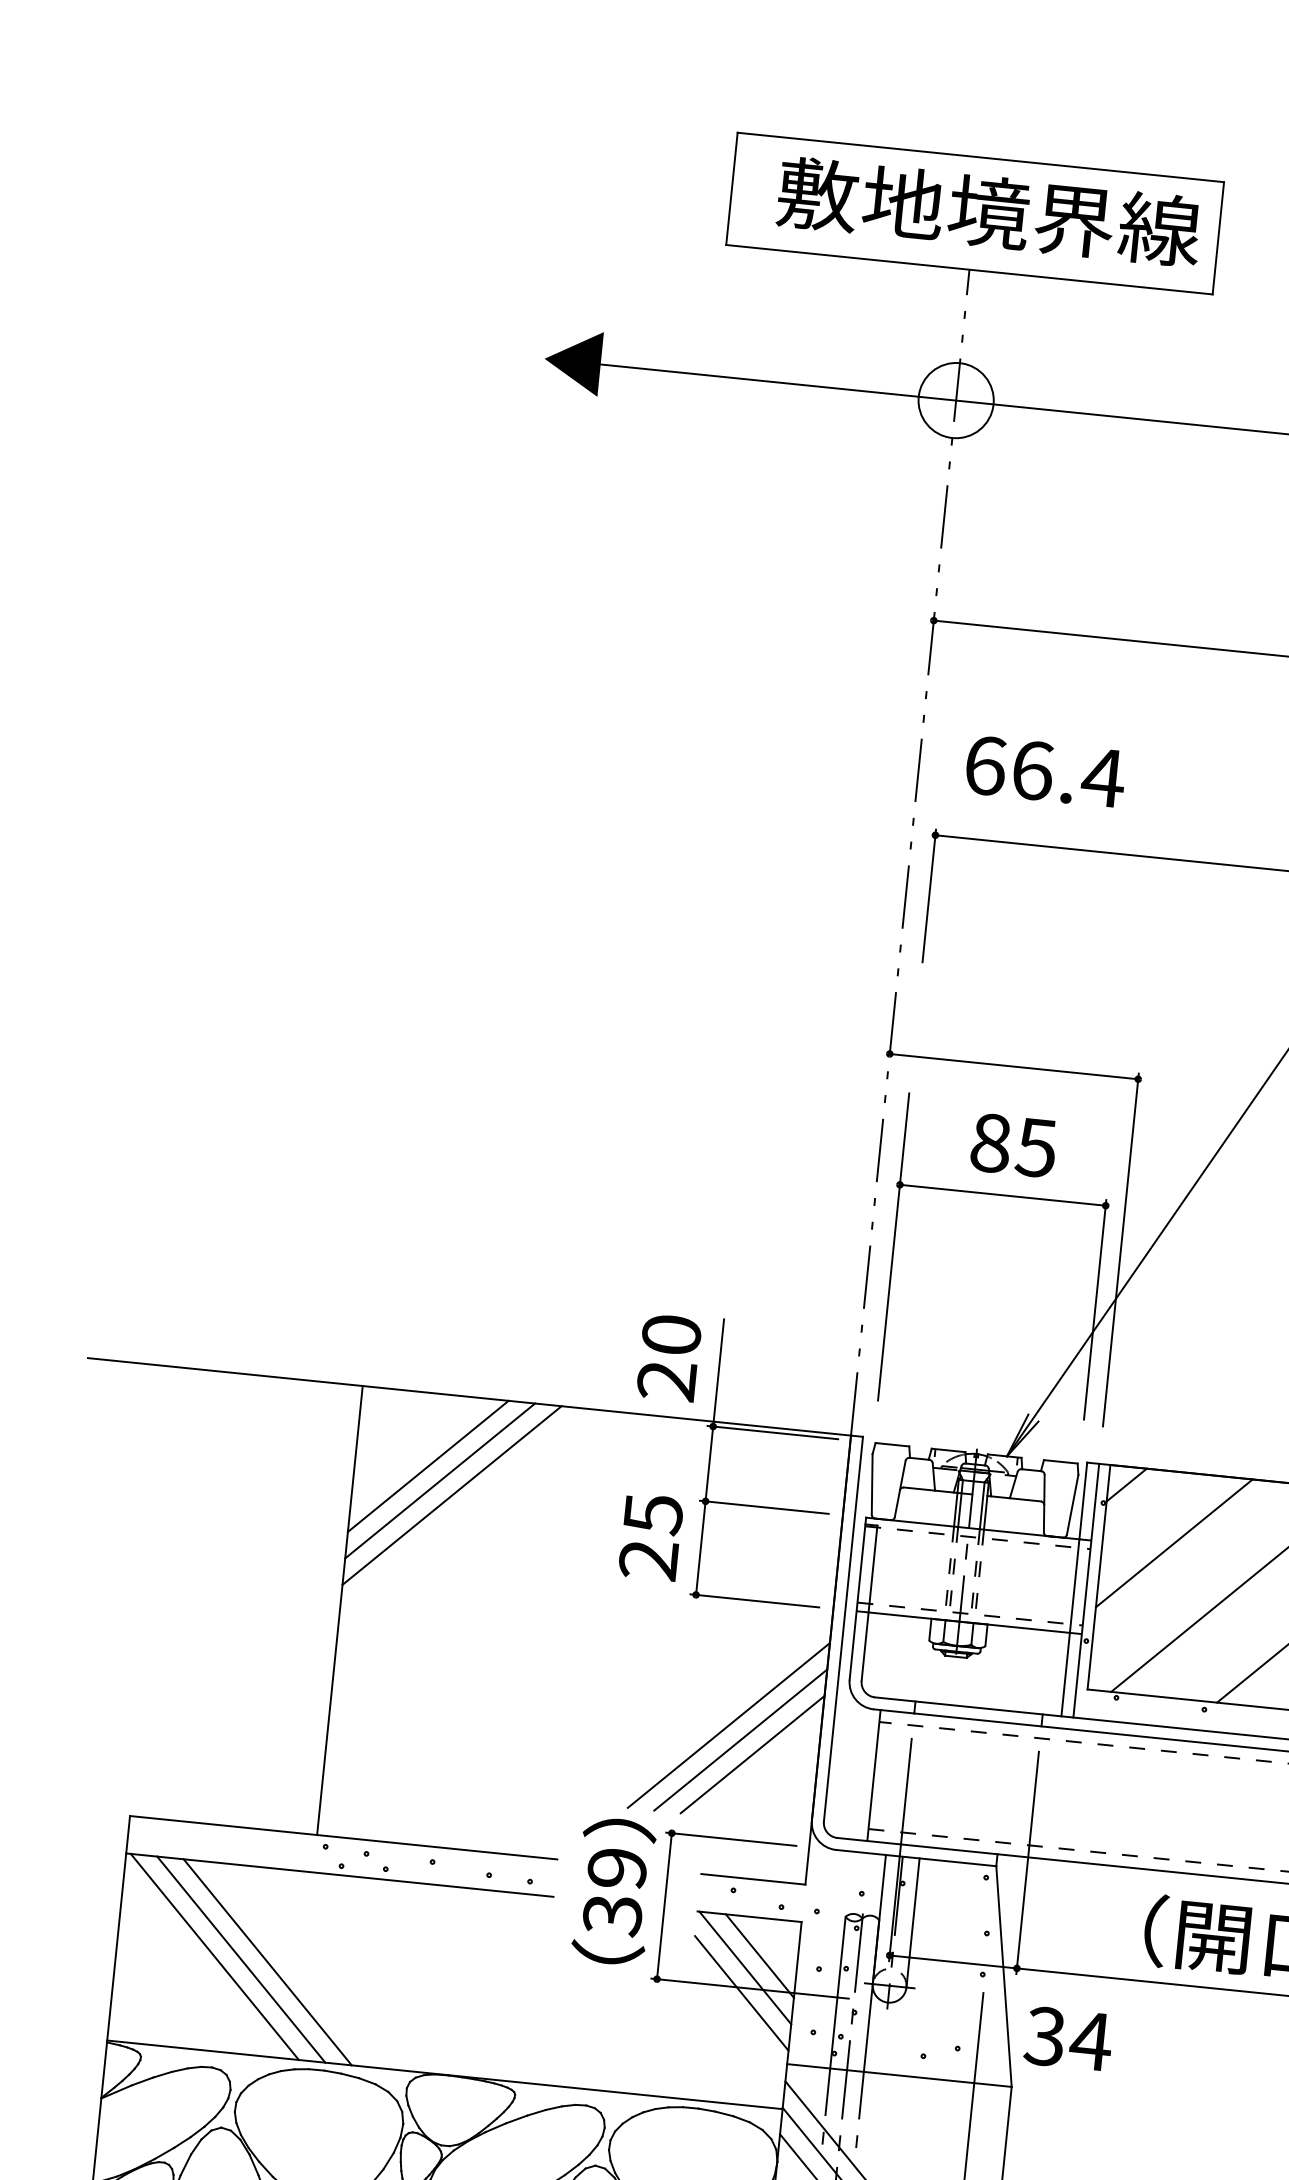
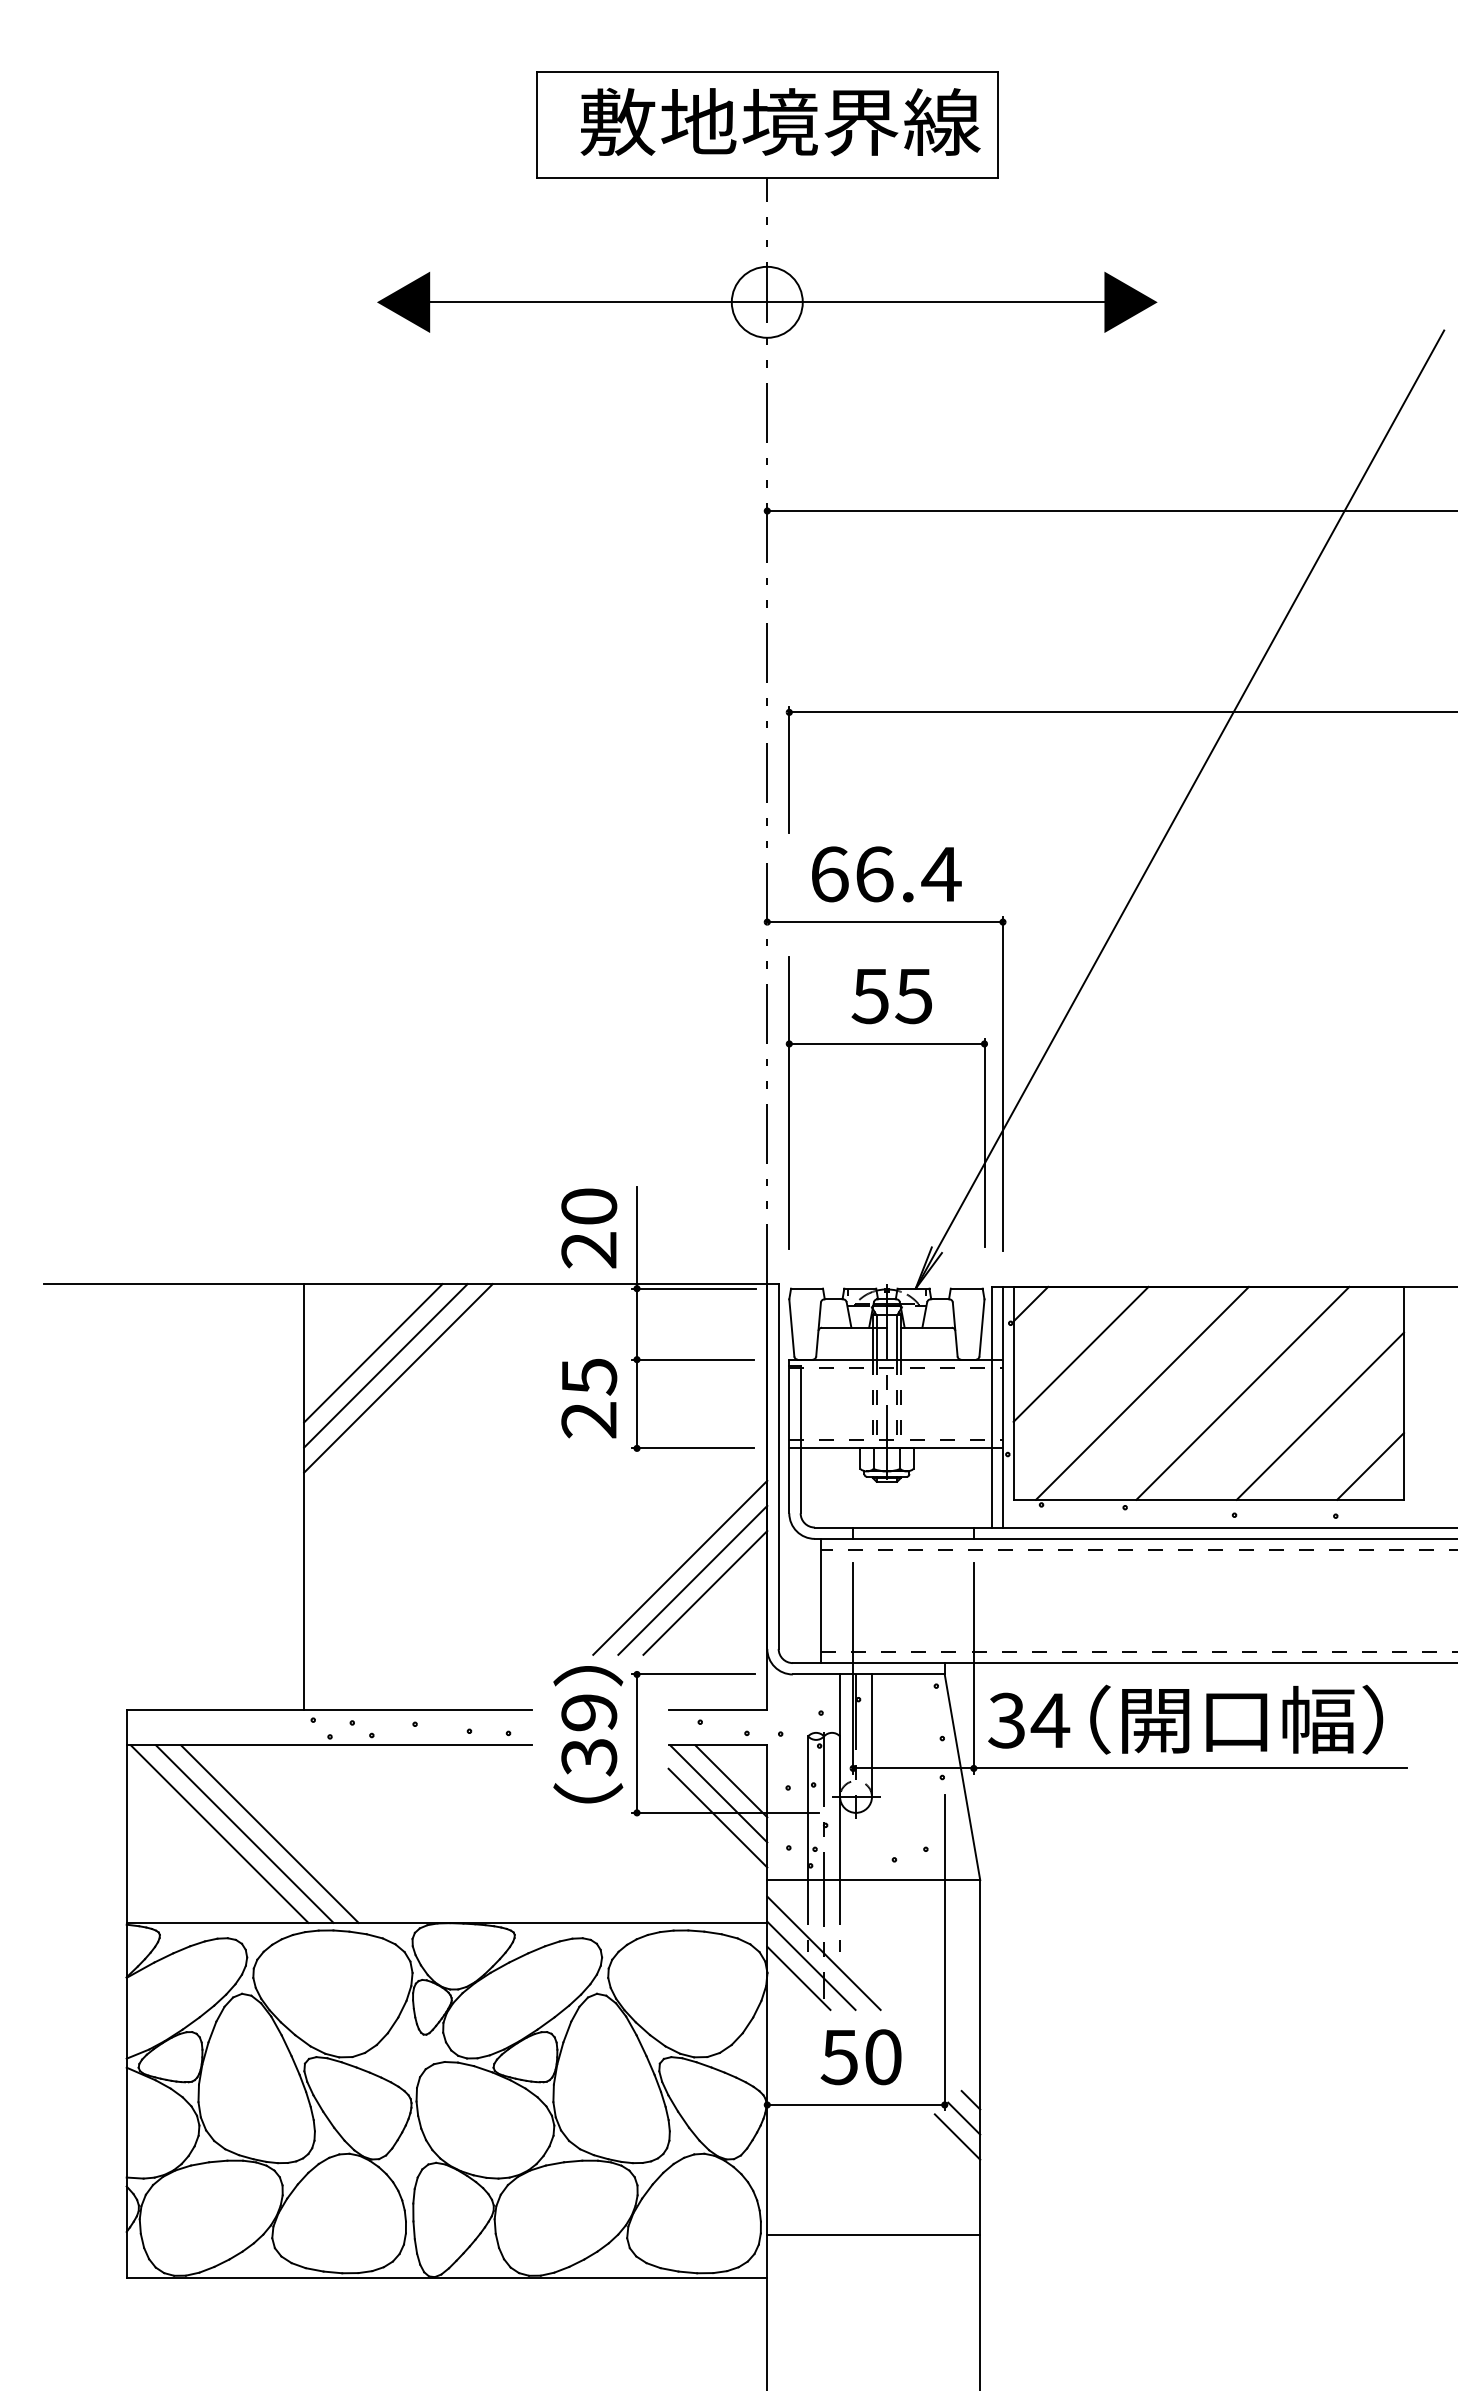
text: (1045, 771) -> (886, 874), moved
text: (990, 1143) -> (870, 996), 85 -> 55
text: (1069, 2038) -> (1029, 1720), moved

